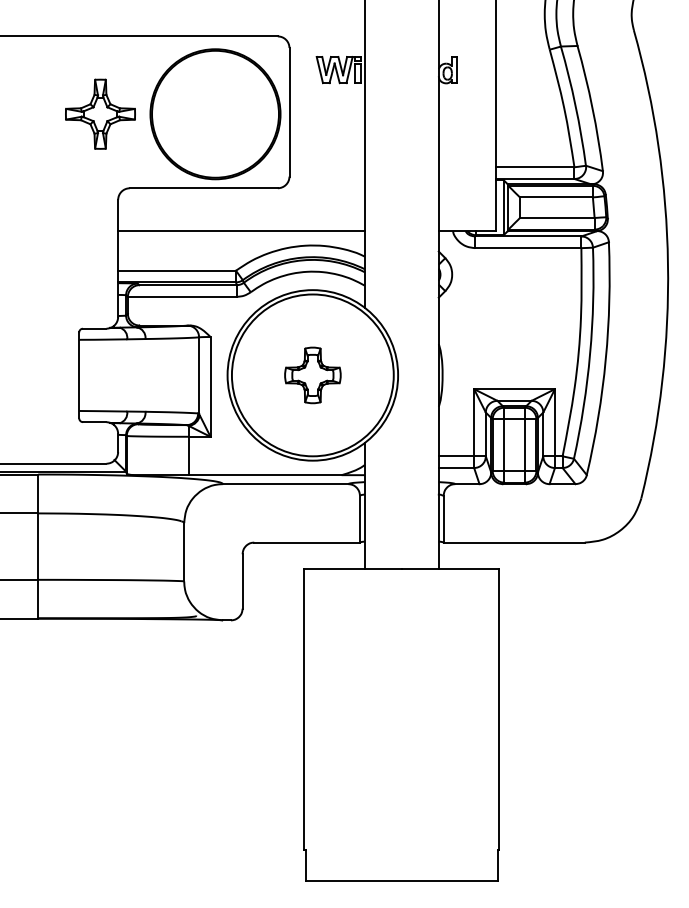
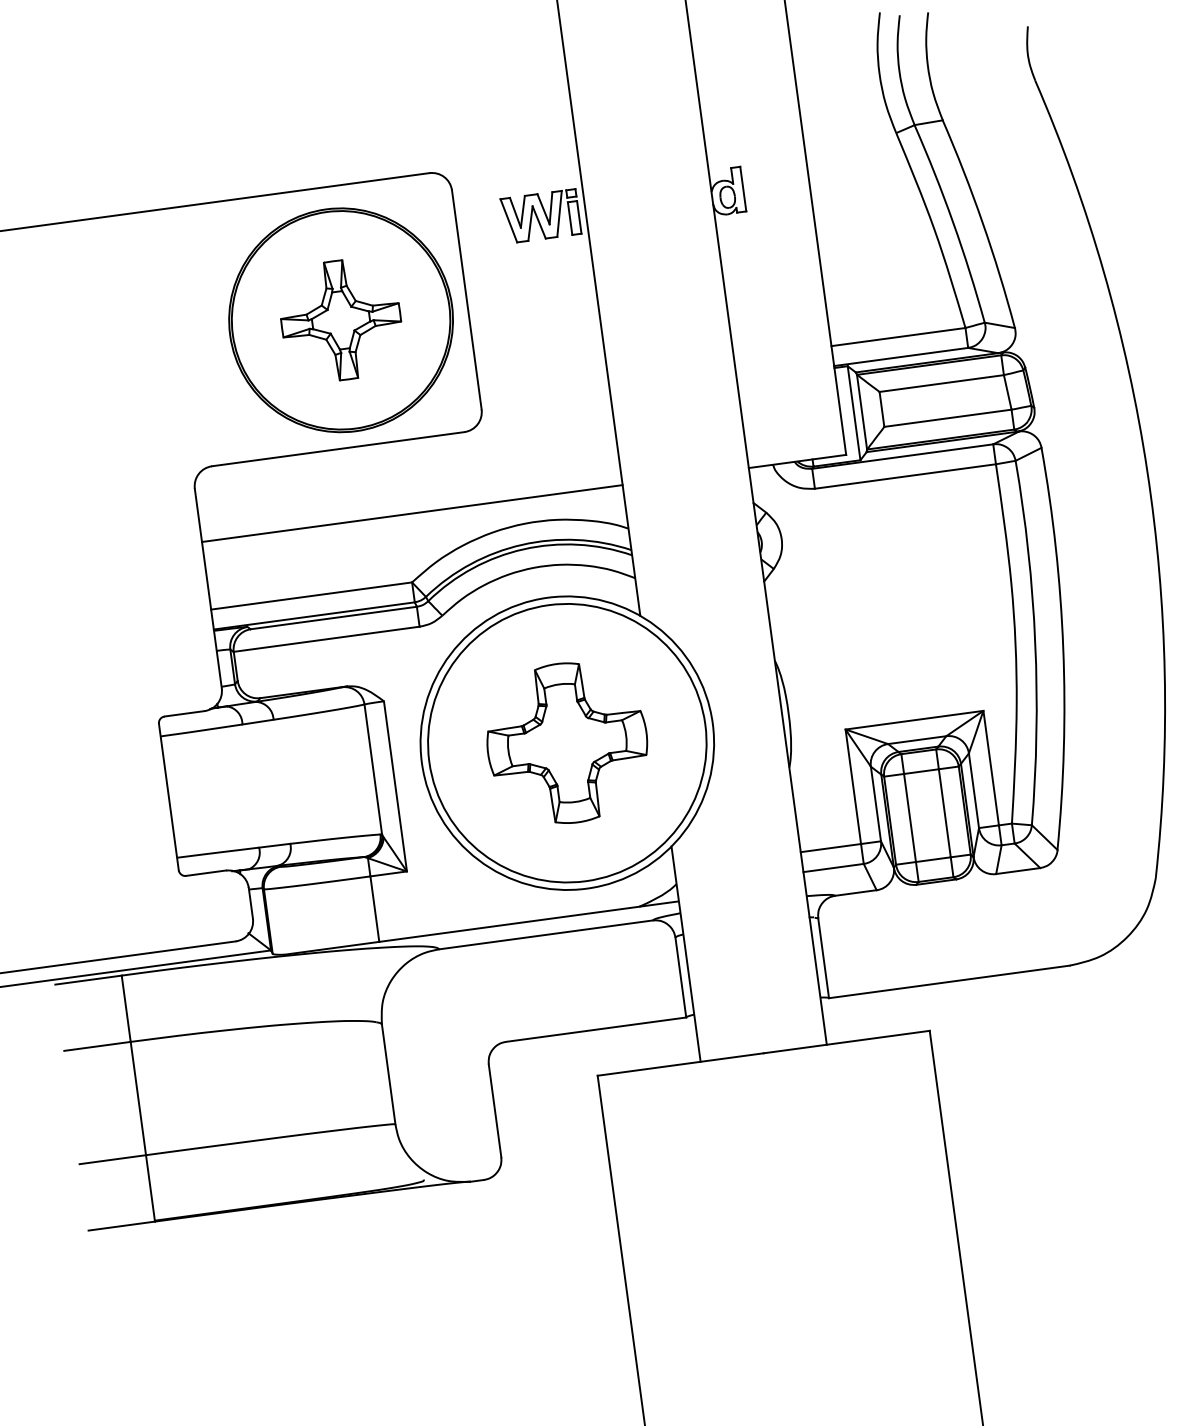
part: (100, 113) -> (340, 318), moved
part: (312, 375) -> (566, 743), size x1.67

